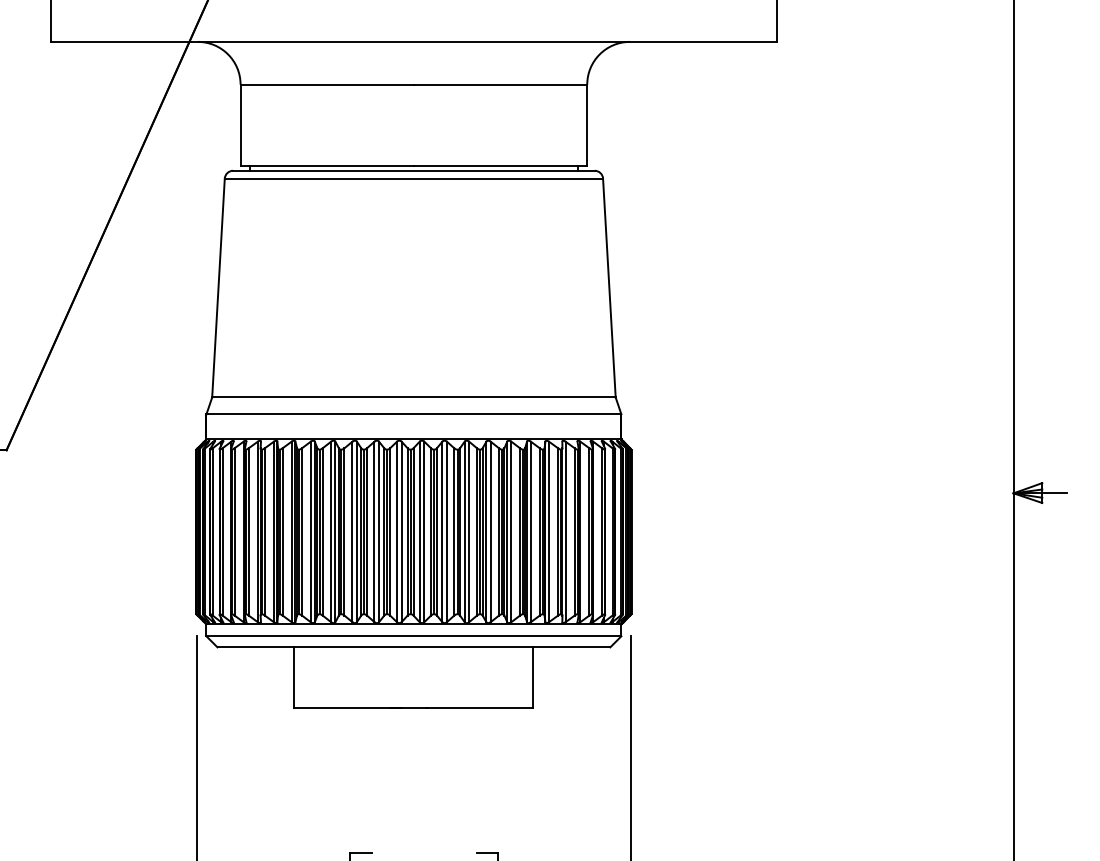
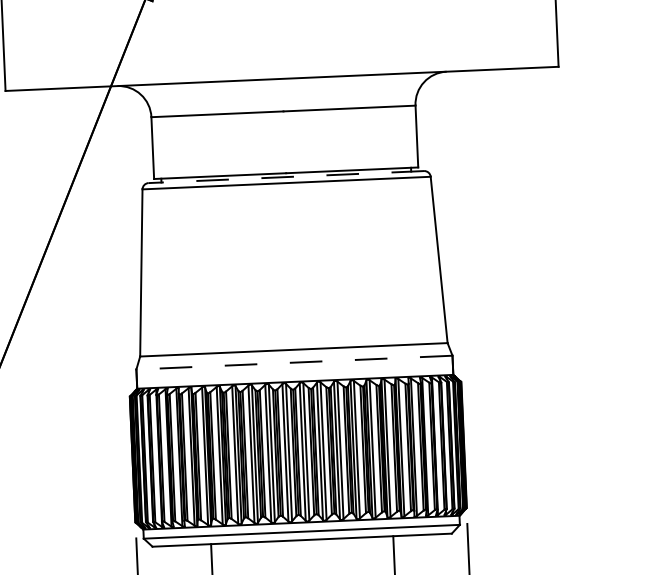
line: (413, 170) -> (286, 176), solid -> dashed
line: (413, 414) -> (294, 362), solid -> dashed

